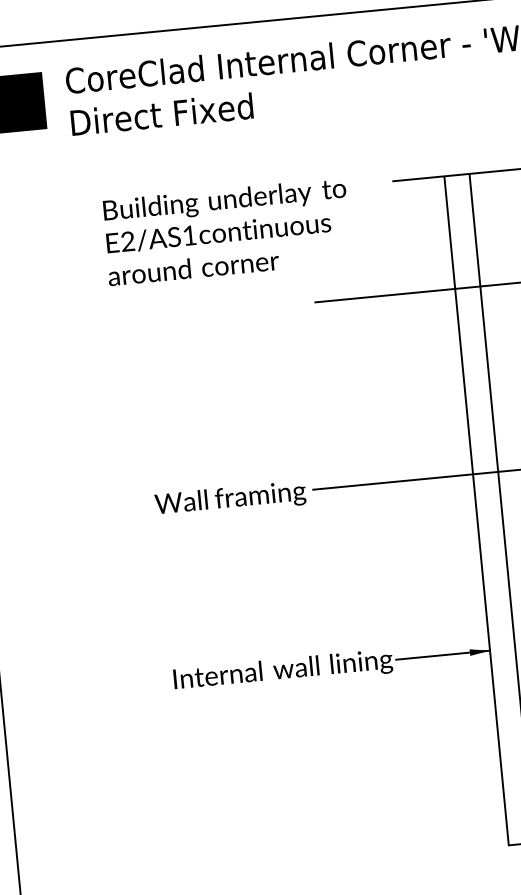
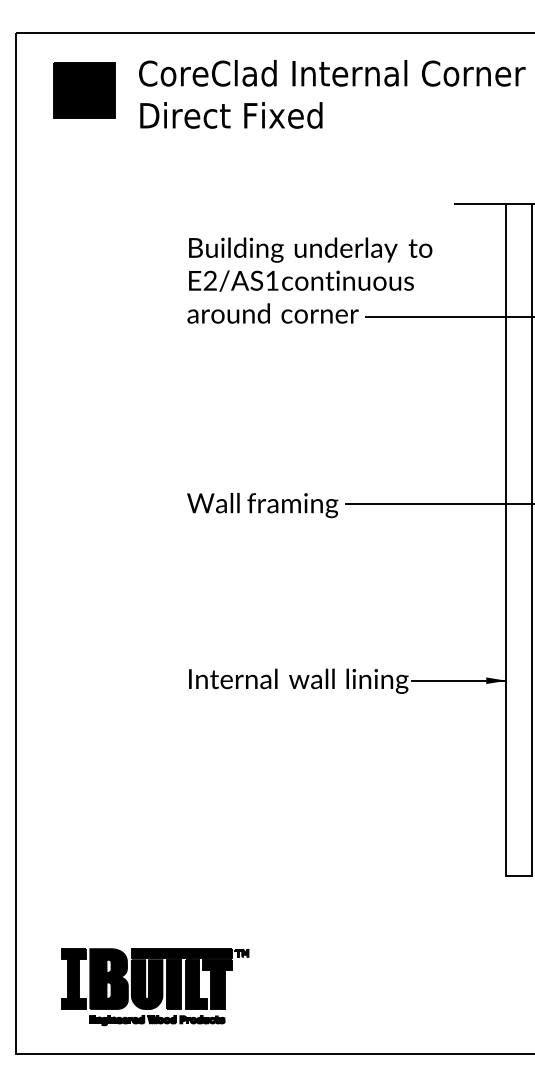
text: (226, 231) -> (309, 280), moved

